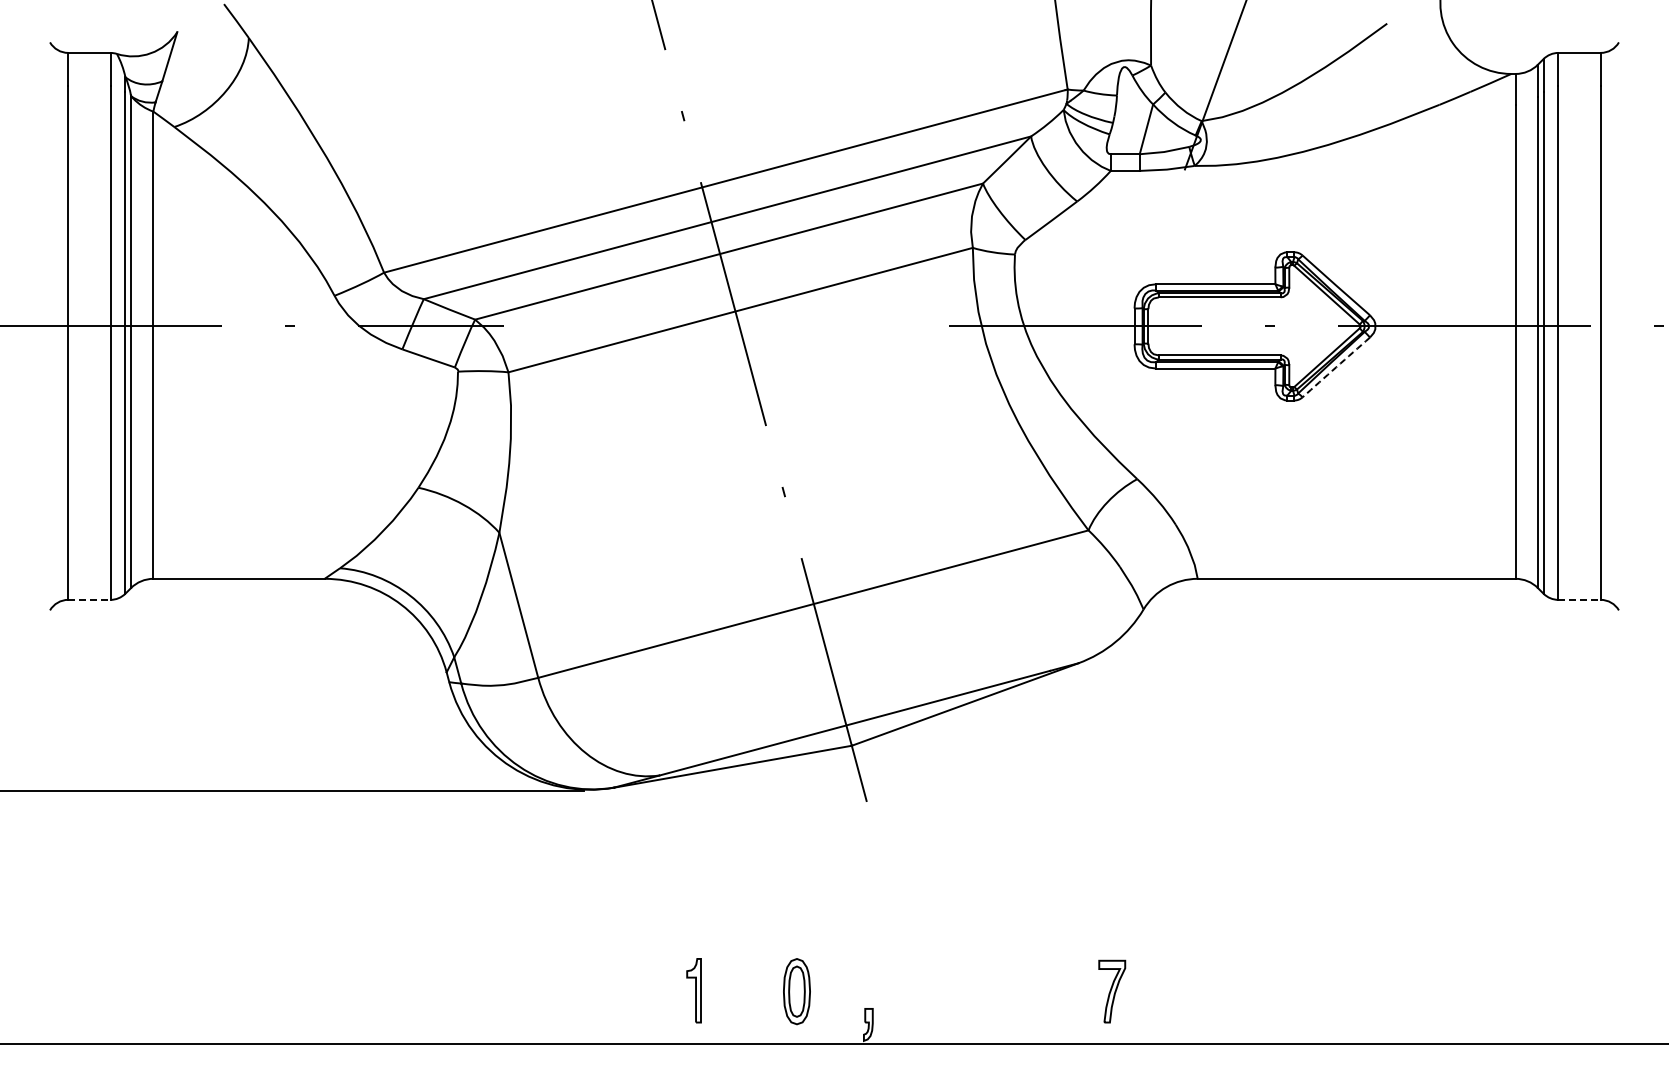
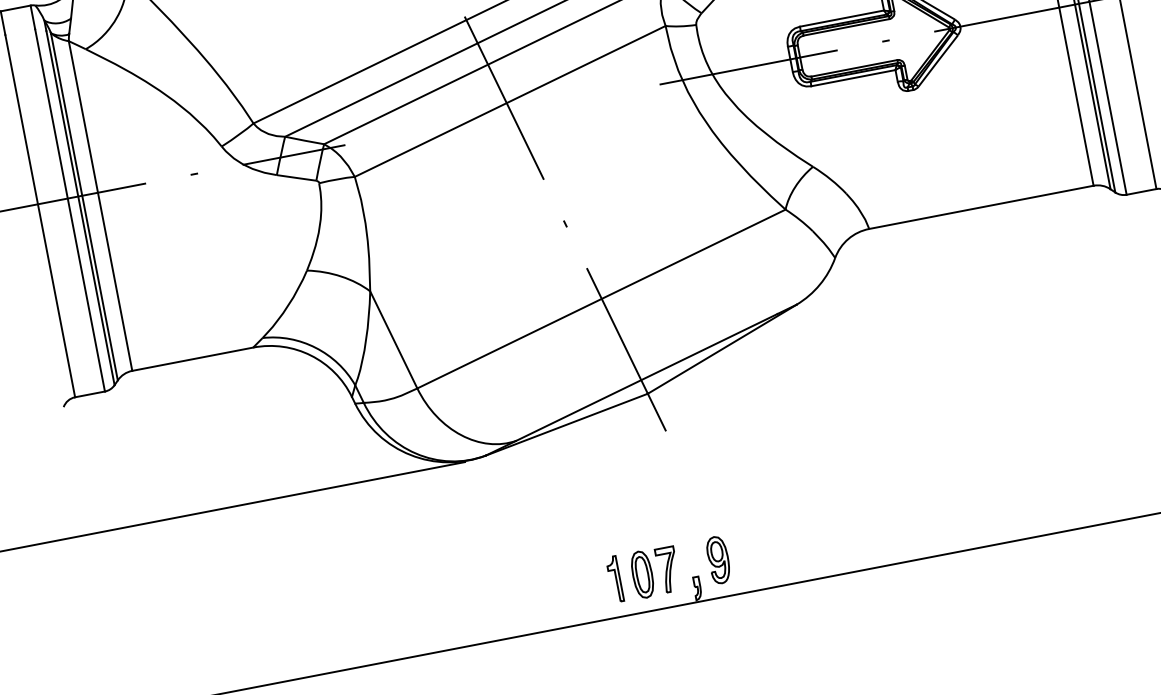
arc: (1336, 367) -> (938, 60), dashed -> solid
line: (89, 599) -> (90, 394), dashed -> solid
line: (1580, 599) -> (1142, 191), dashed -> solid
part: (693, 990) -> (614, 579), moved
part: (904, 991) -> (718, 559), added
part: (1112, 991) -> (668, 569), moved

